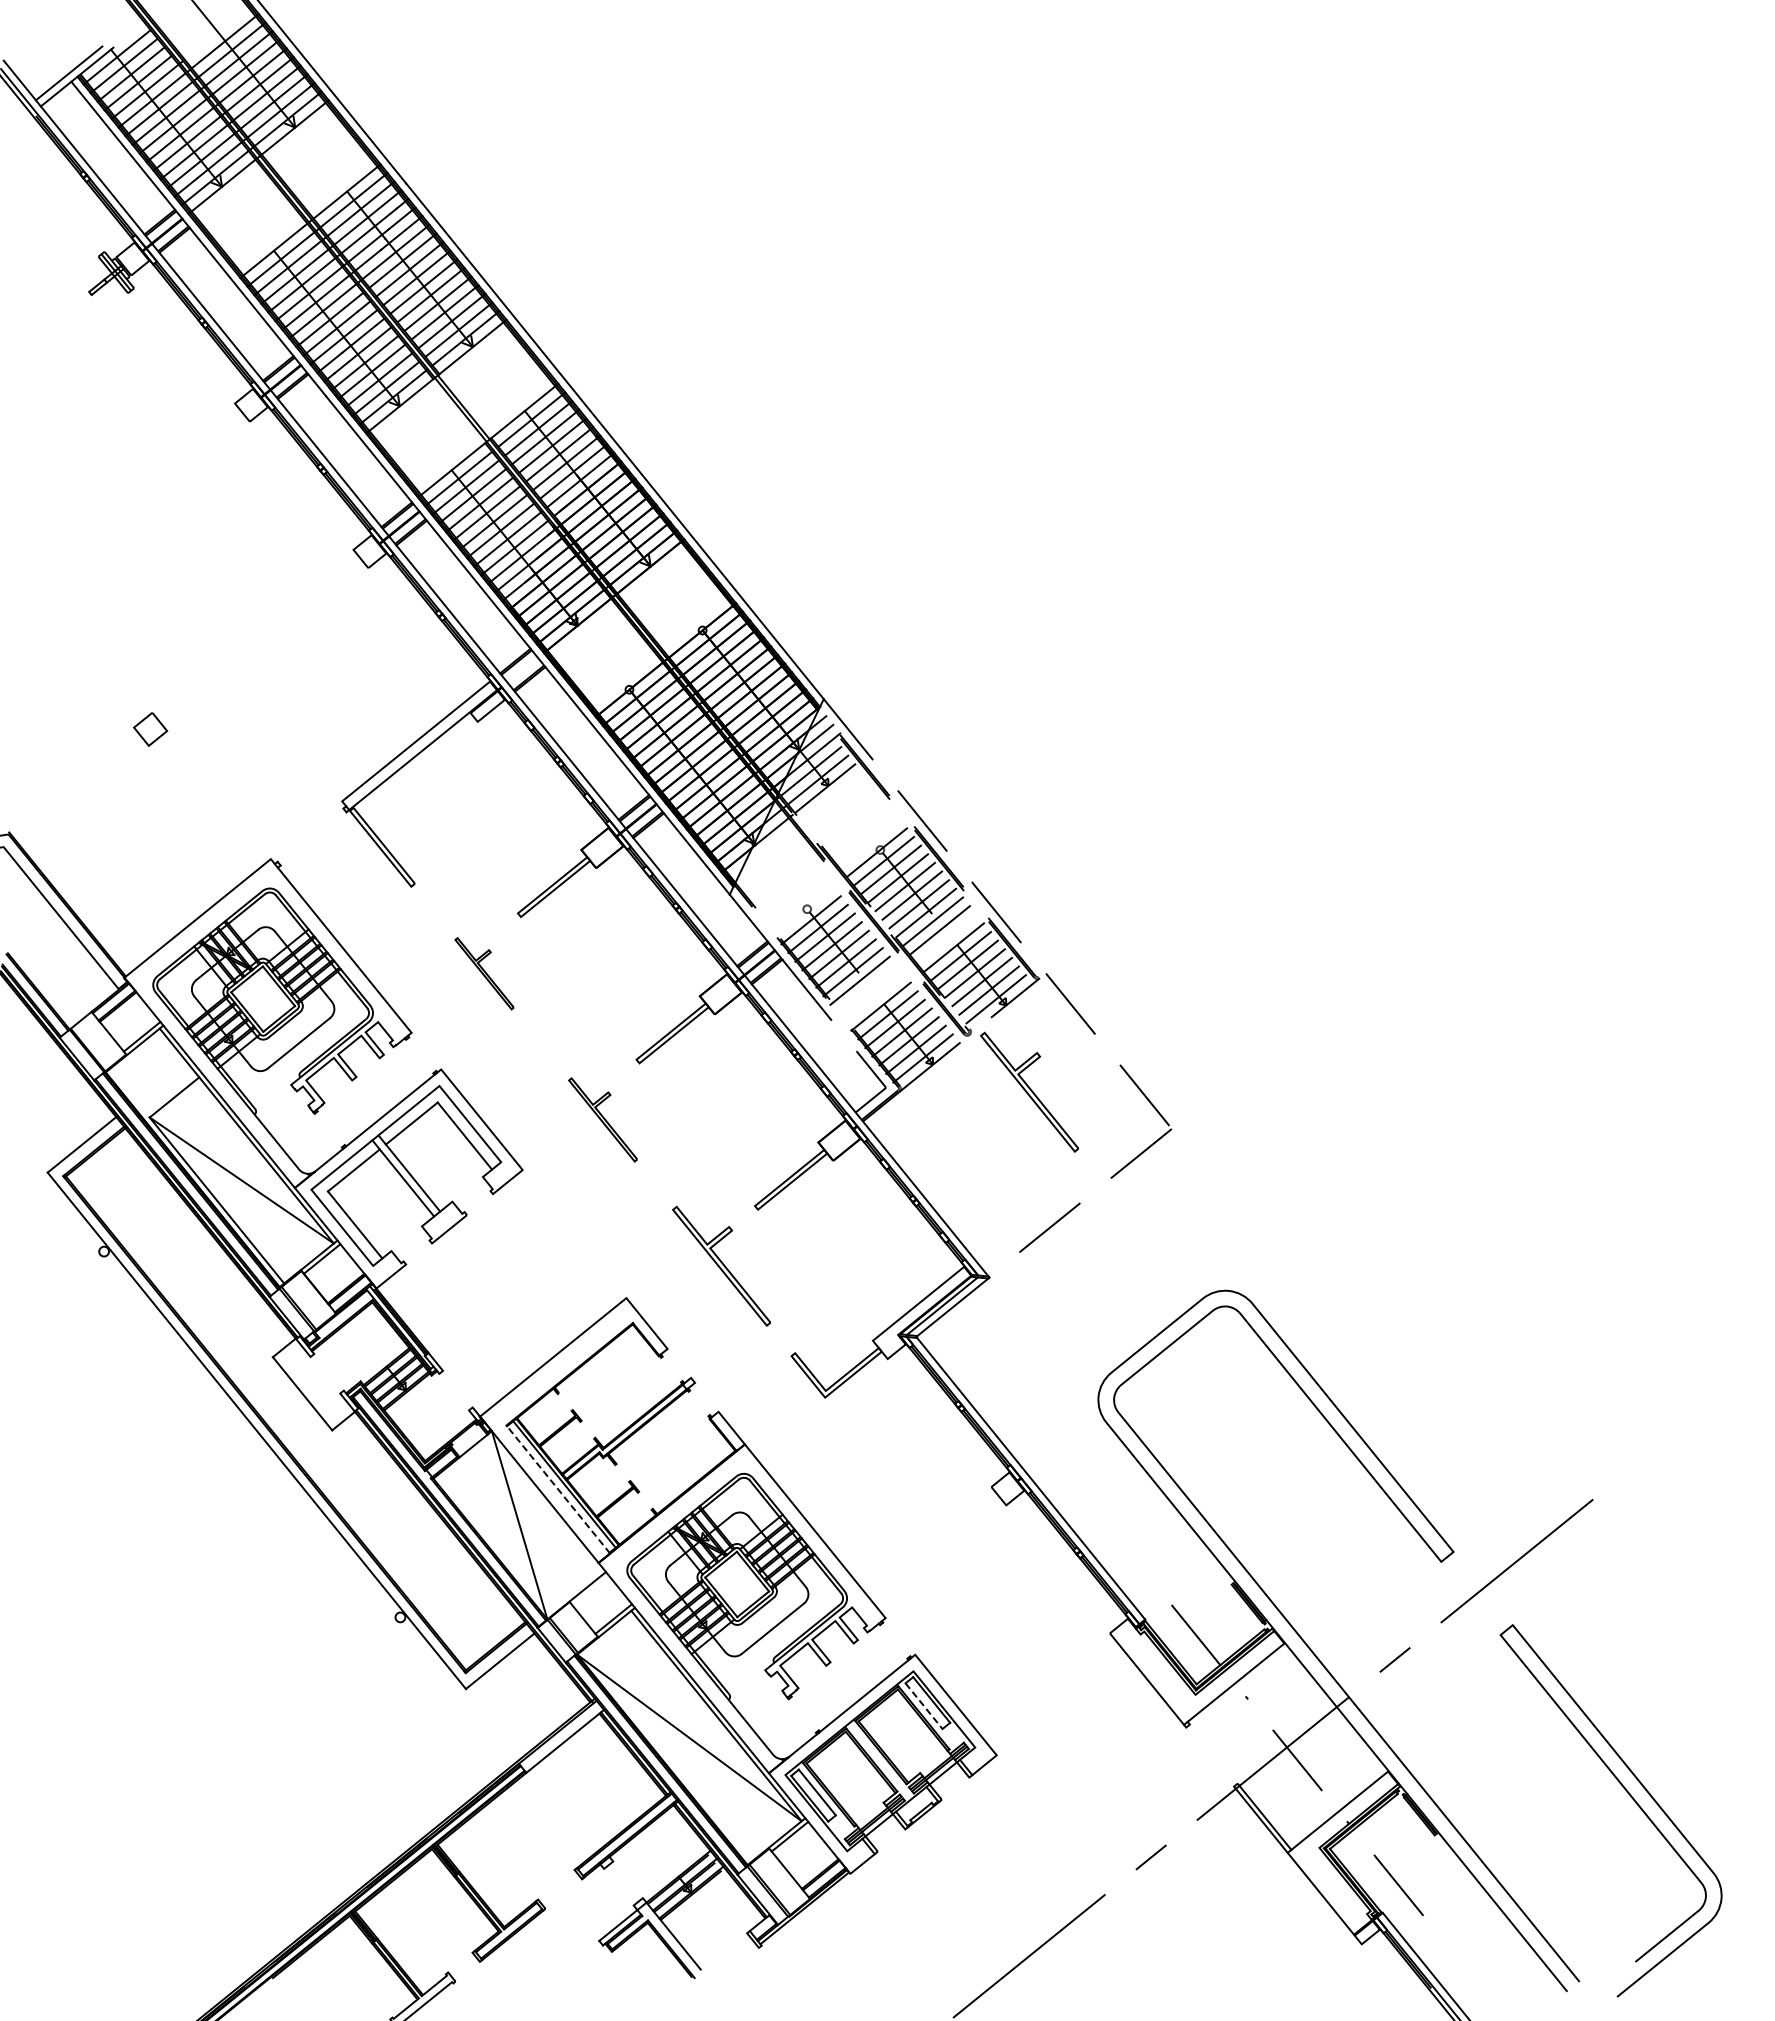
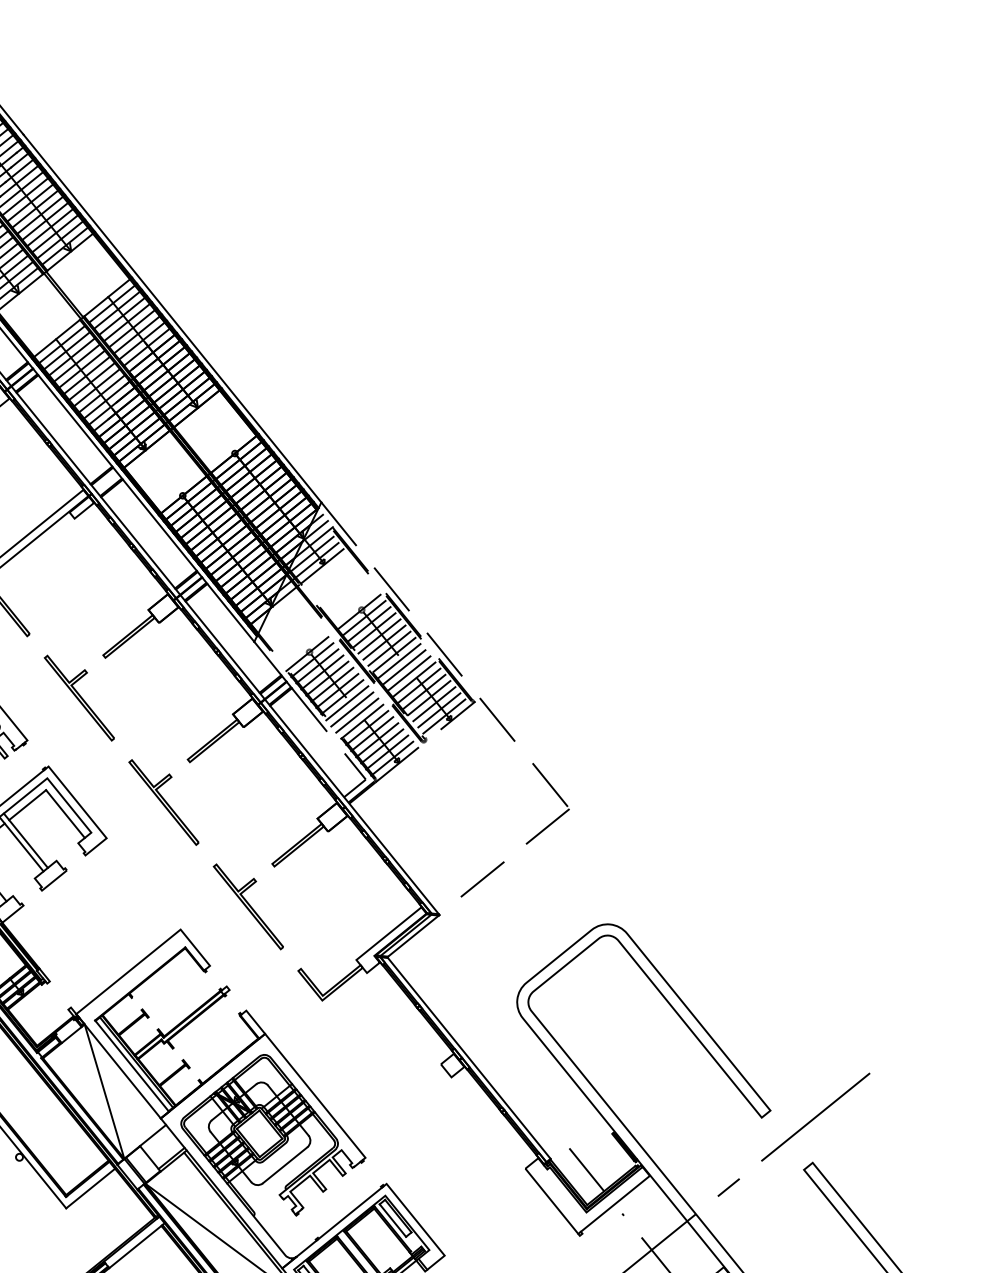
line: (806, 909) -> (309, 652), added
line: (949, 936) -> (411, 671), added
part: (484, 973) -> (79, 698), size x1.67
line: (869, 986) -> (353, 707), added
line: (876, 995) -> (358, 713), added
part: (1029, 1091) -> (468, 782), removed
part: (602, 1119) -> (163, 802), size x1.43
line: (558, 1489) -> (132, 1066), dashed -> solid
line: (924, 1706) -> (393, 1220), dashed -> solid

